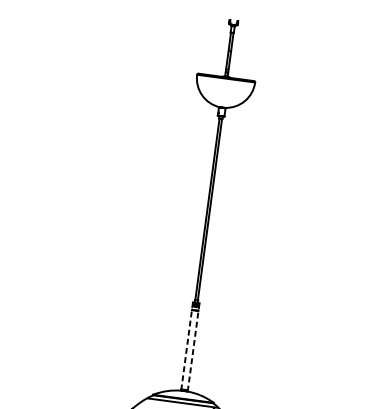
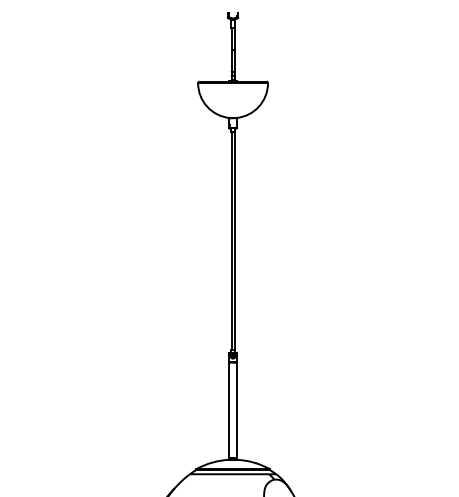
line: (187, 347) -> (229, 407), dashed -> solid
line: (194, 347) -> (237, 406), dashed -> solid

